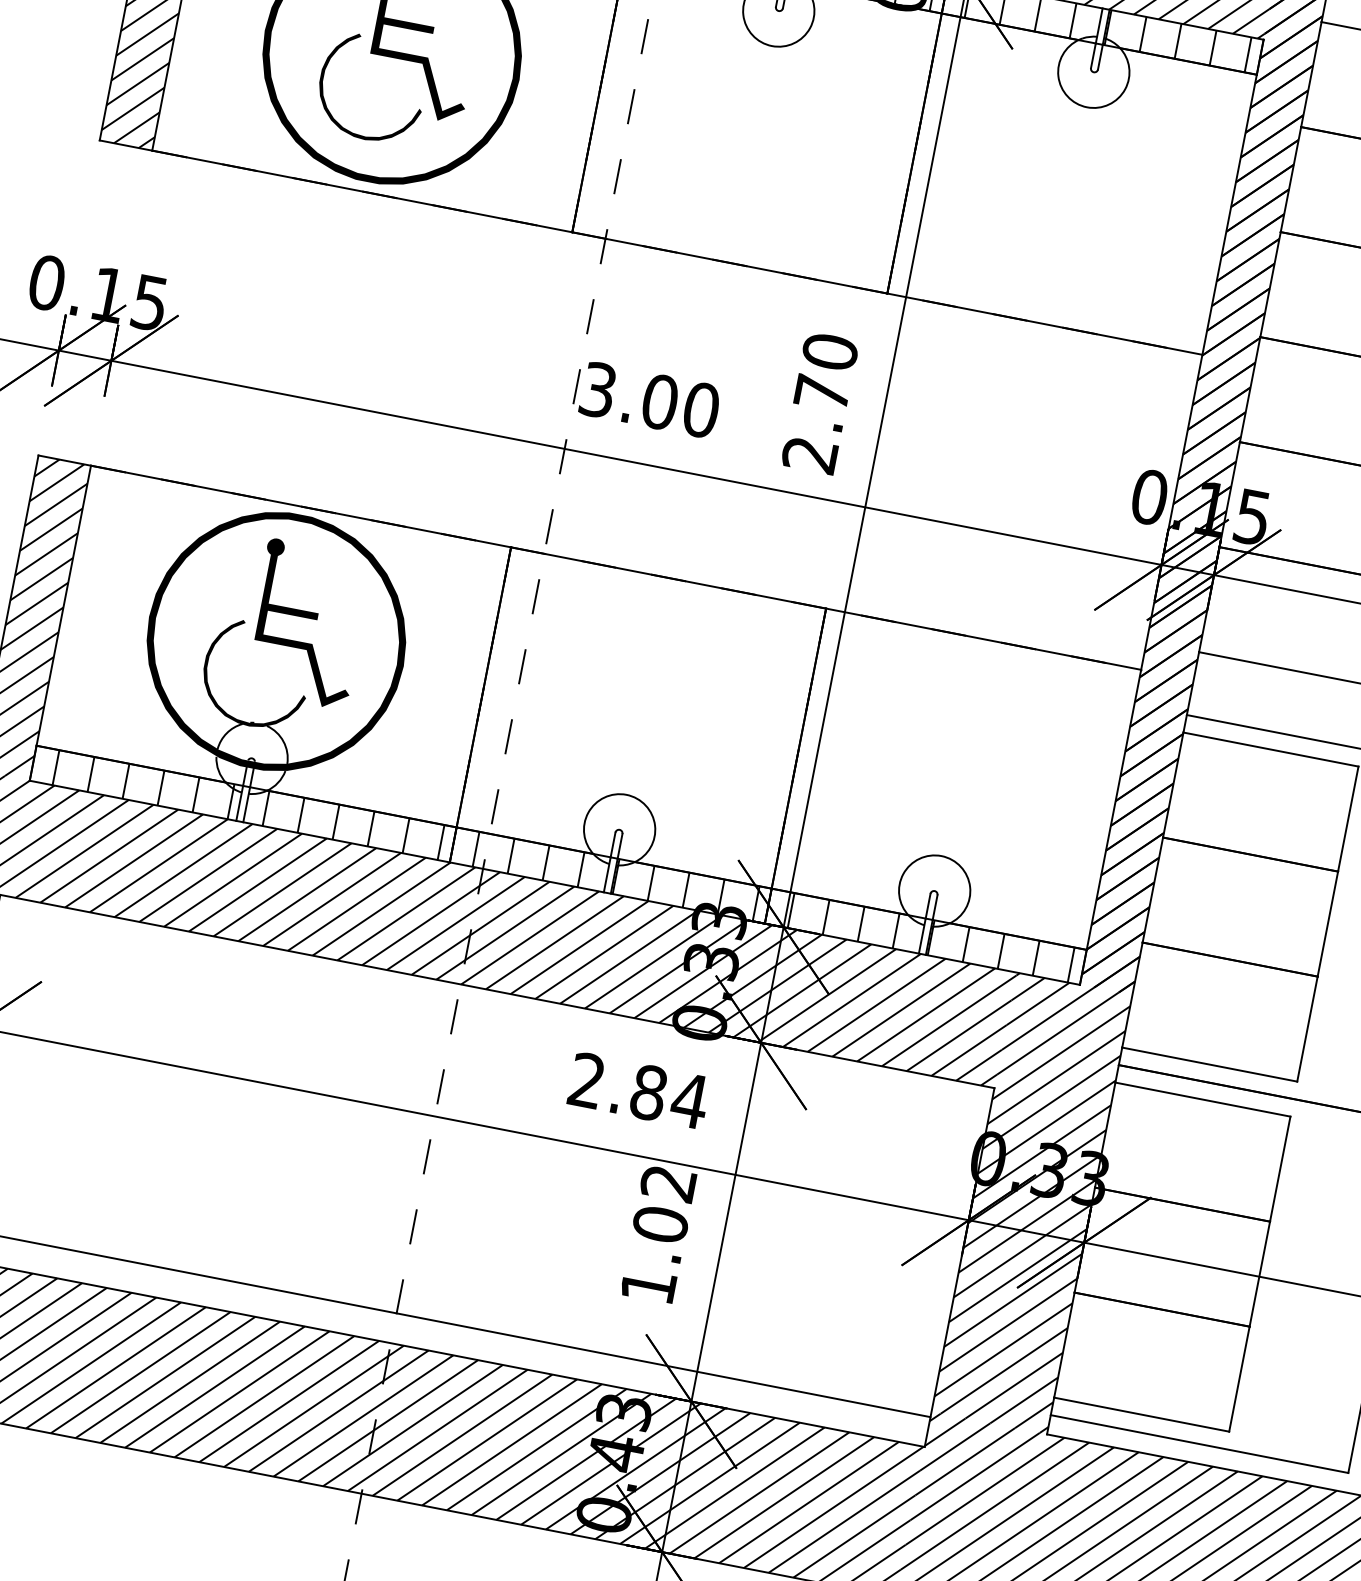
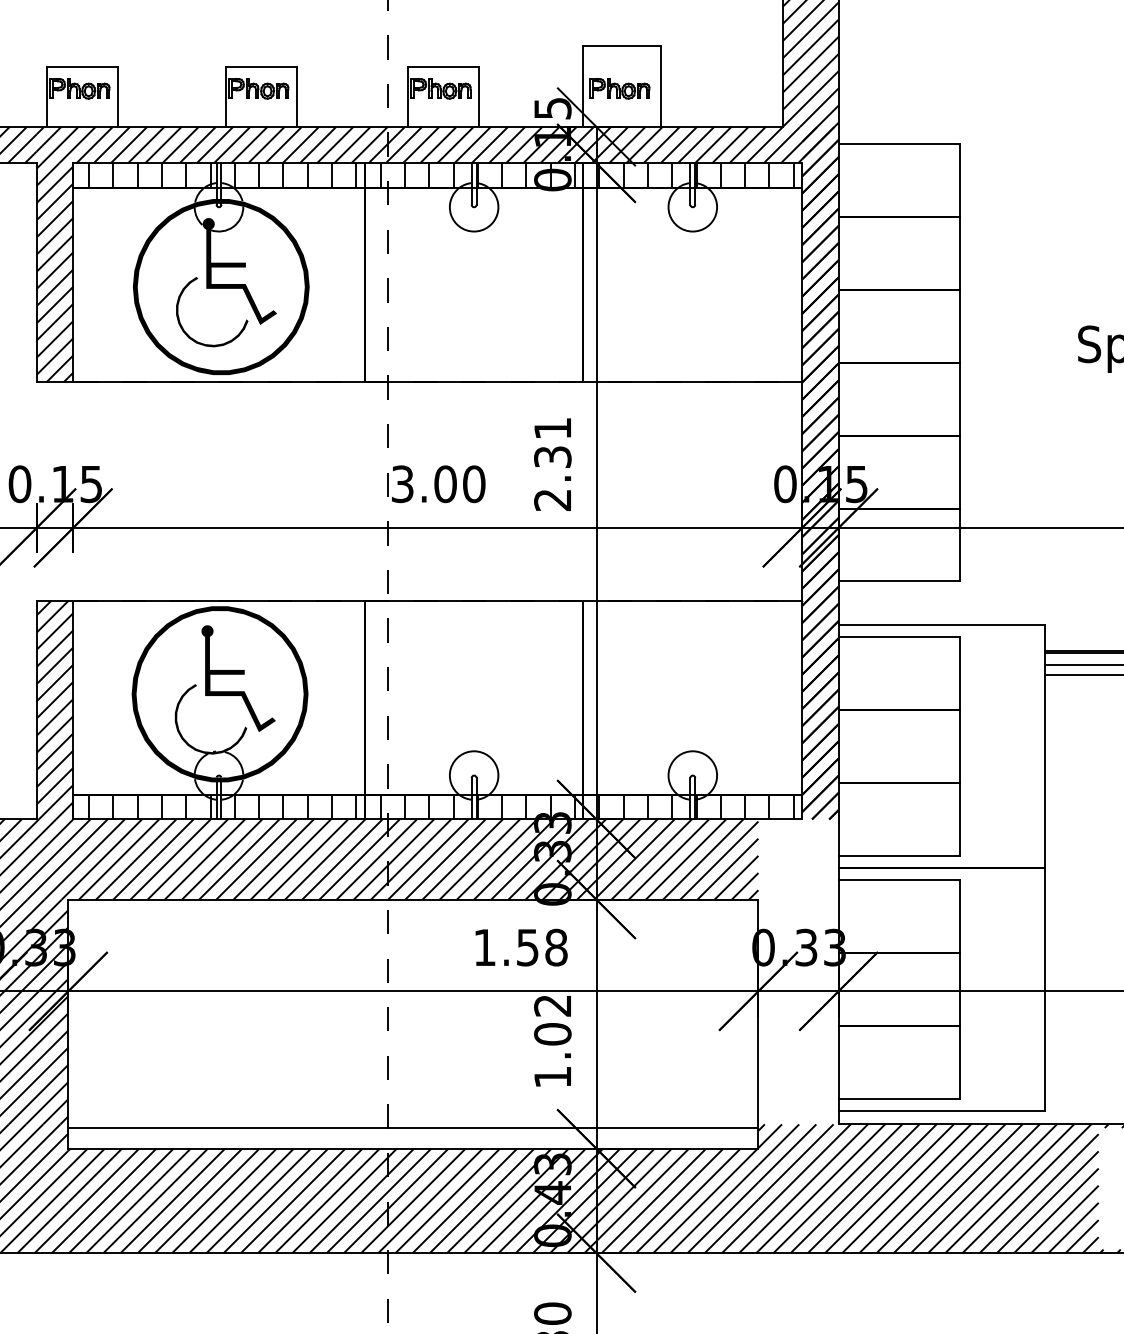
text: (825, 371) -> (552, 442), 2.70 -> 2.31
text: (639, 1090) -> (521, 947), 2.84 -> 1.58
hatch: (1032, 1202) -> (798, 971), removed

